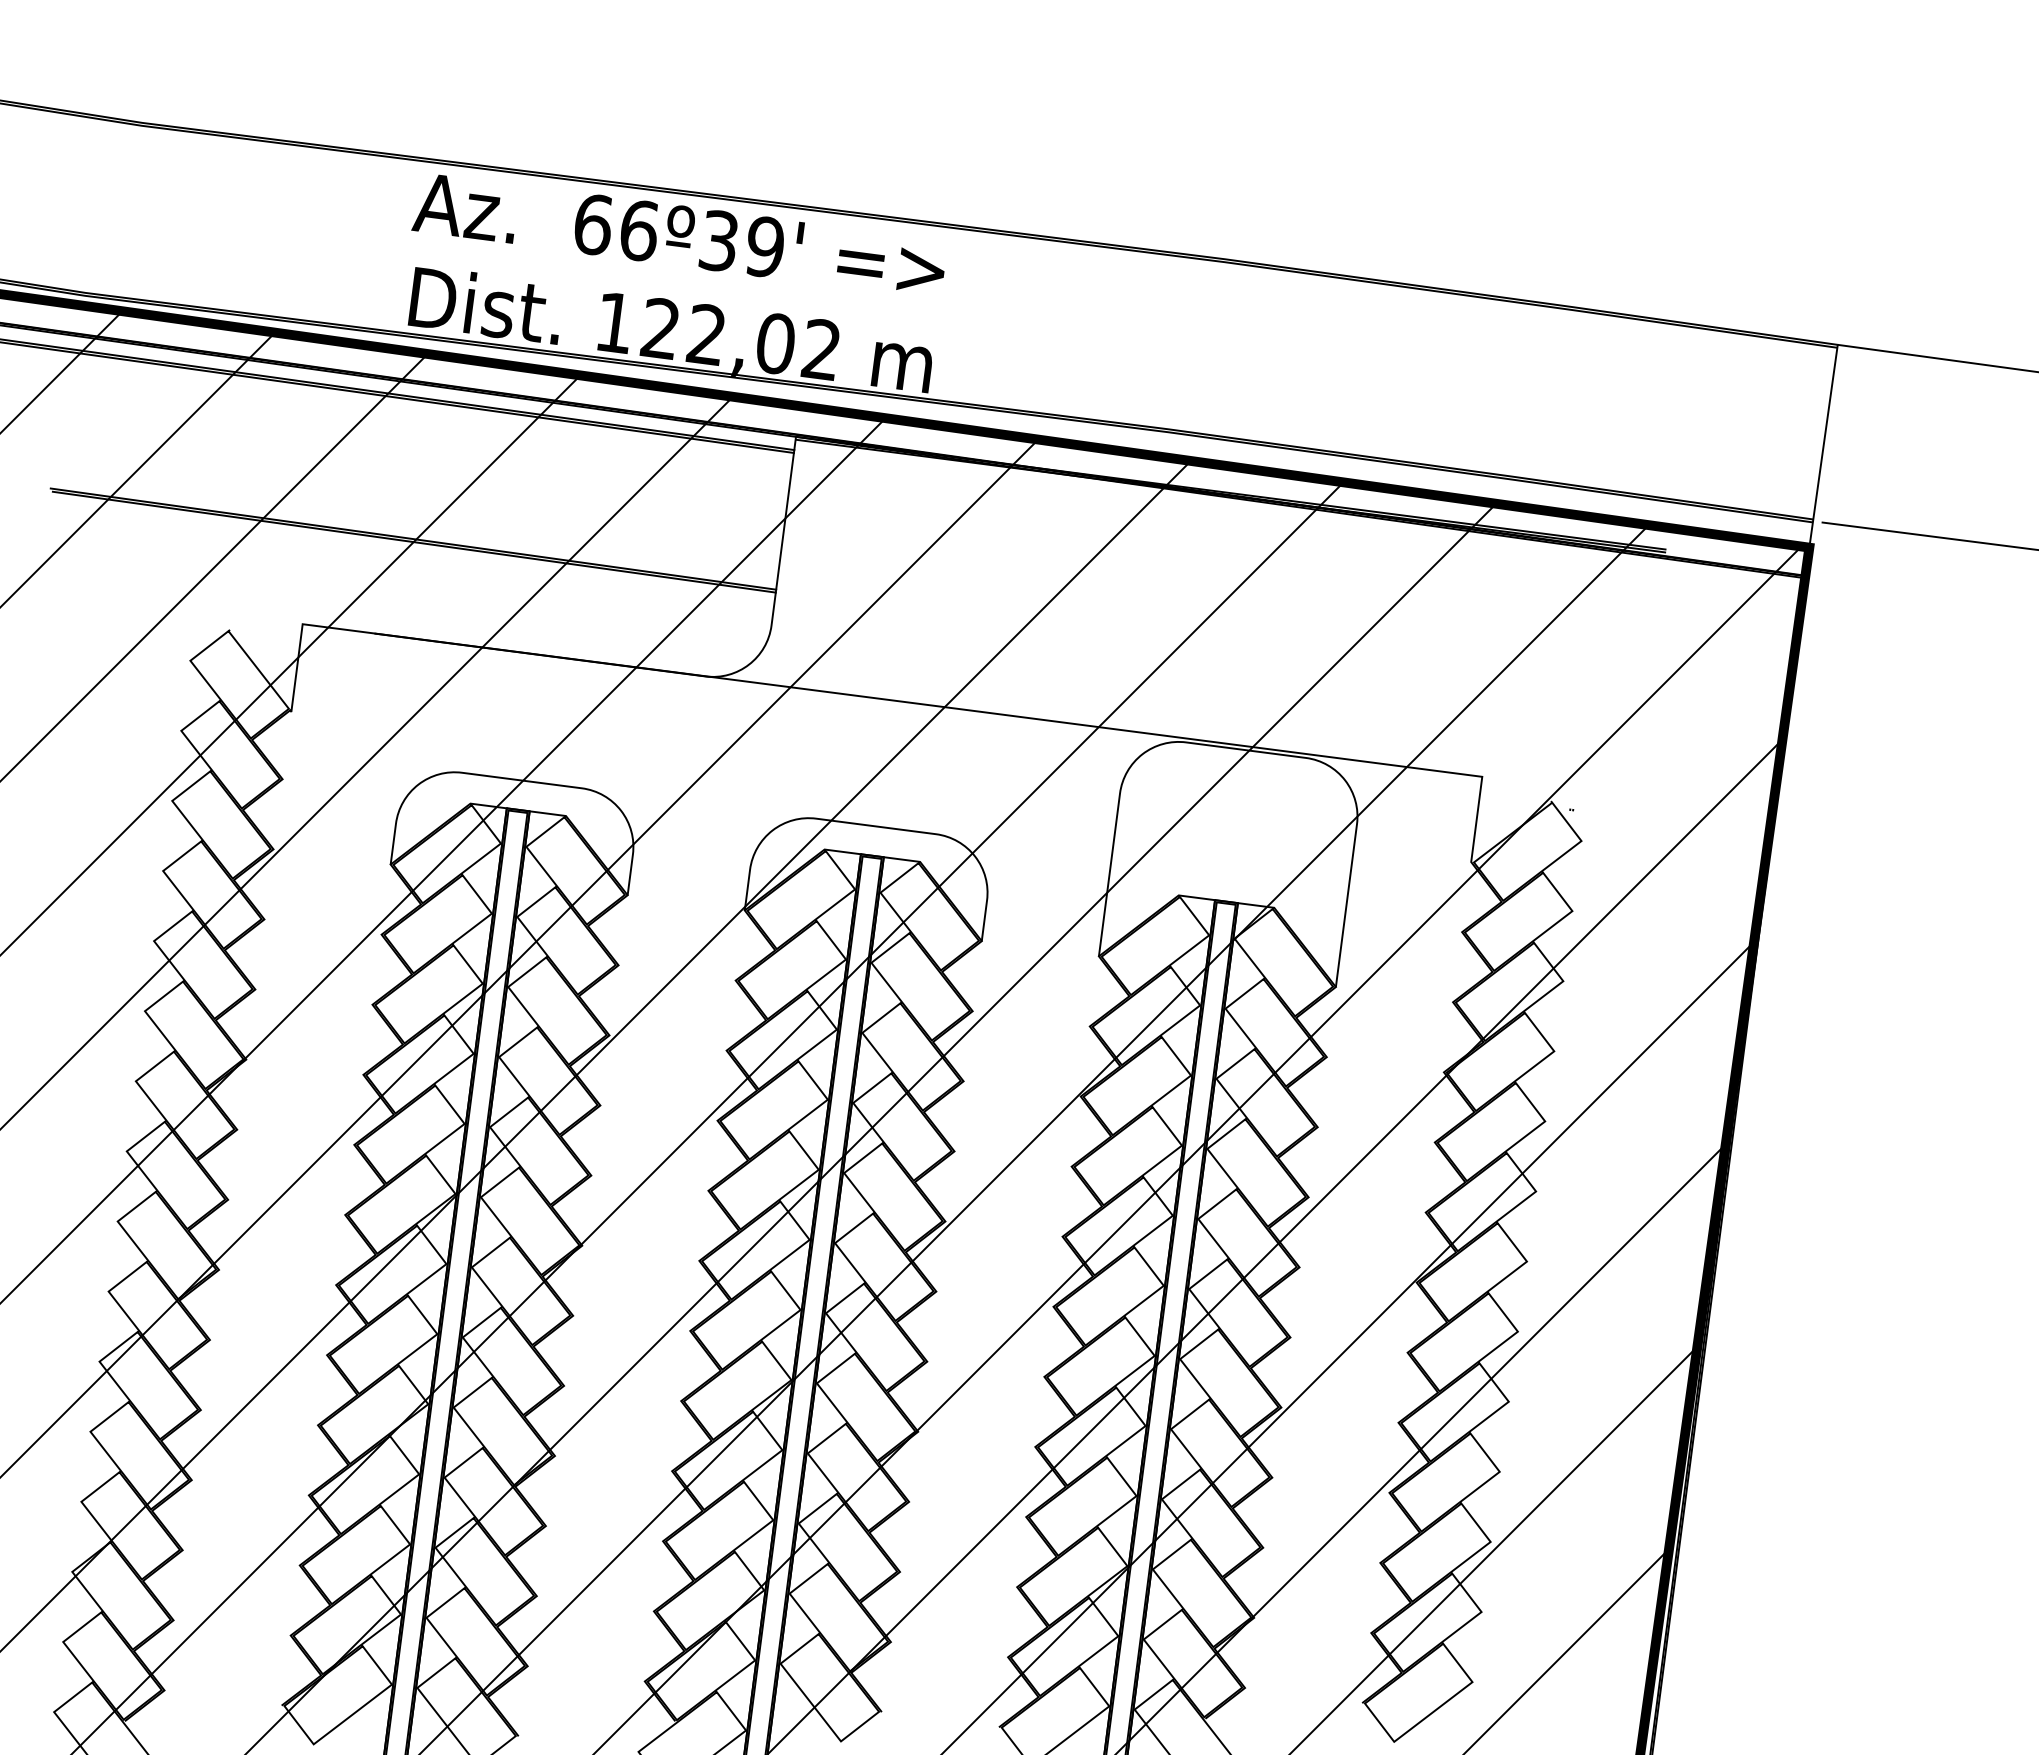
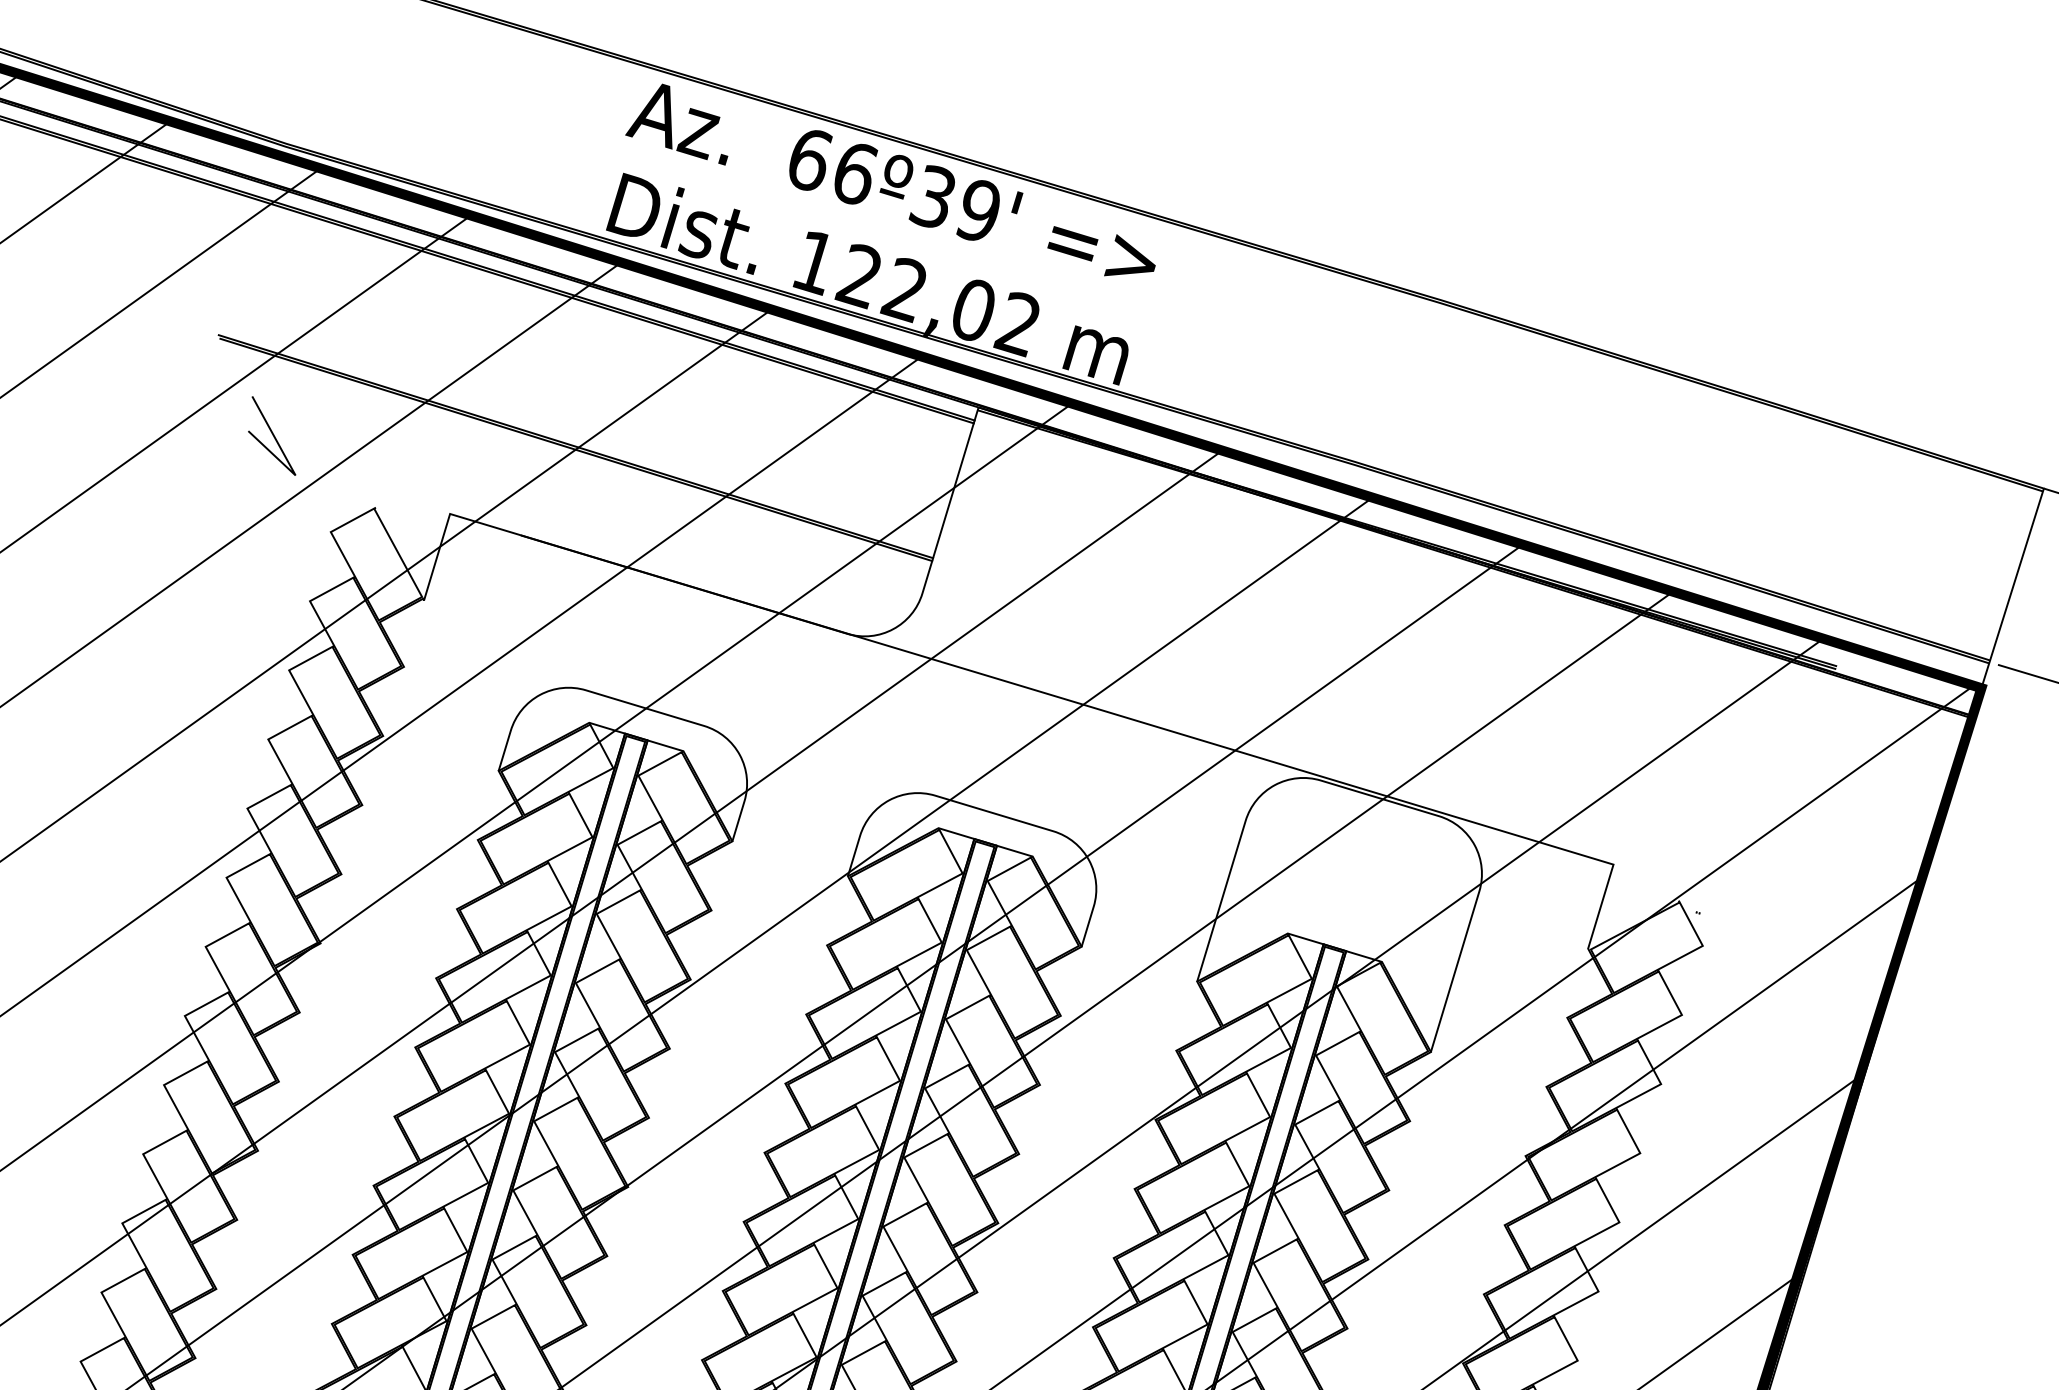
line: (119, 577) -> (273, 436), added

